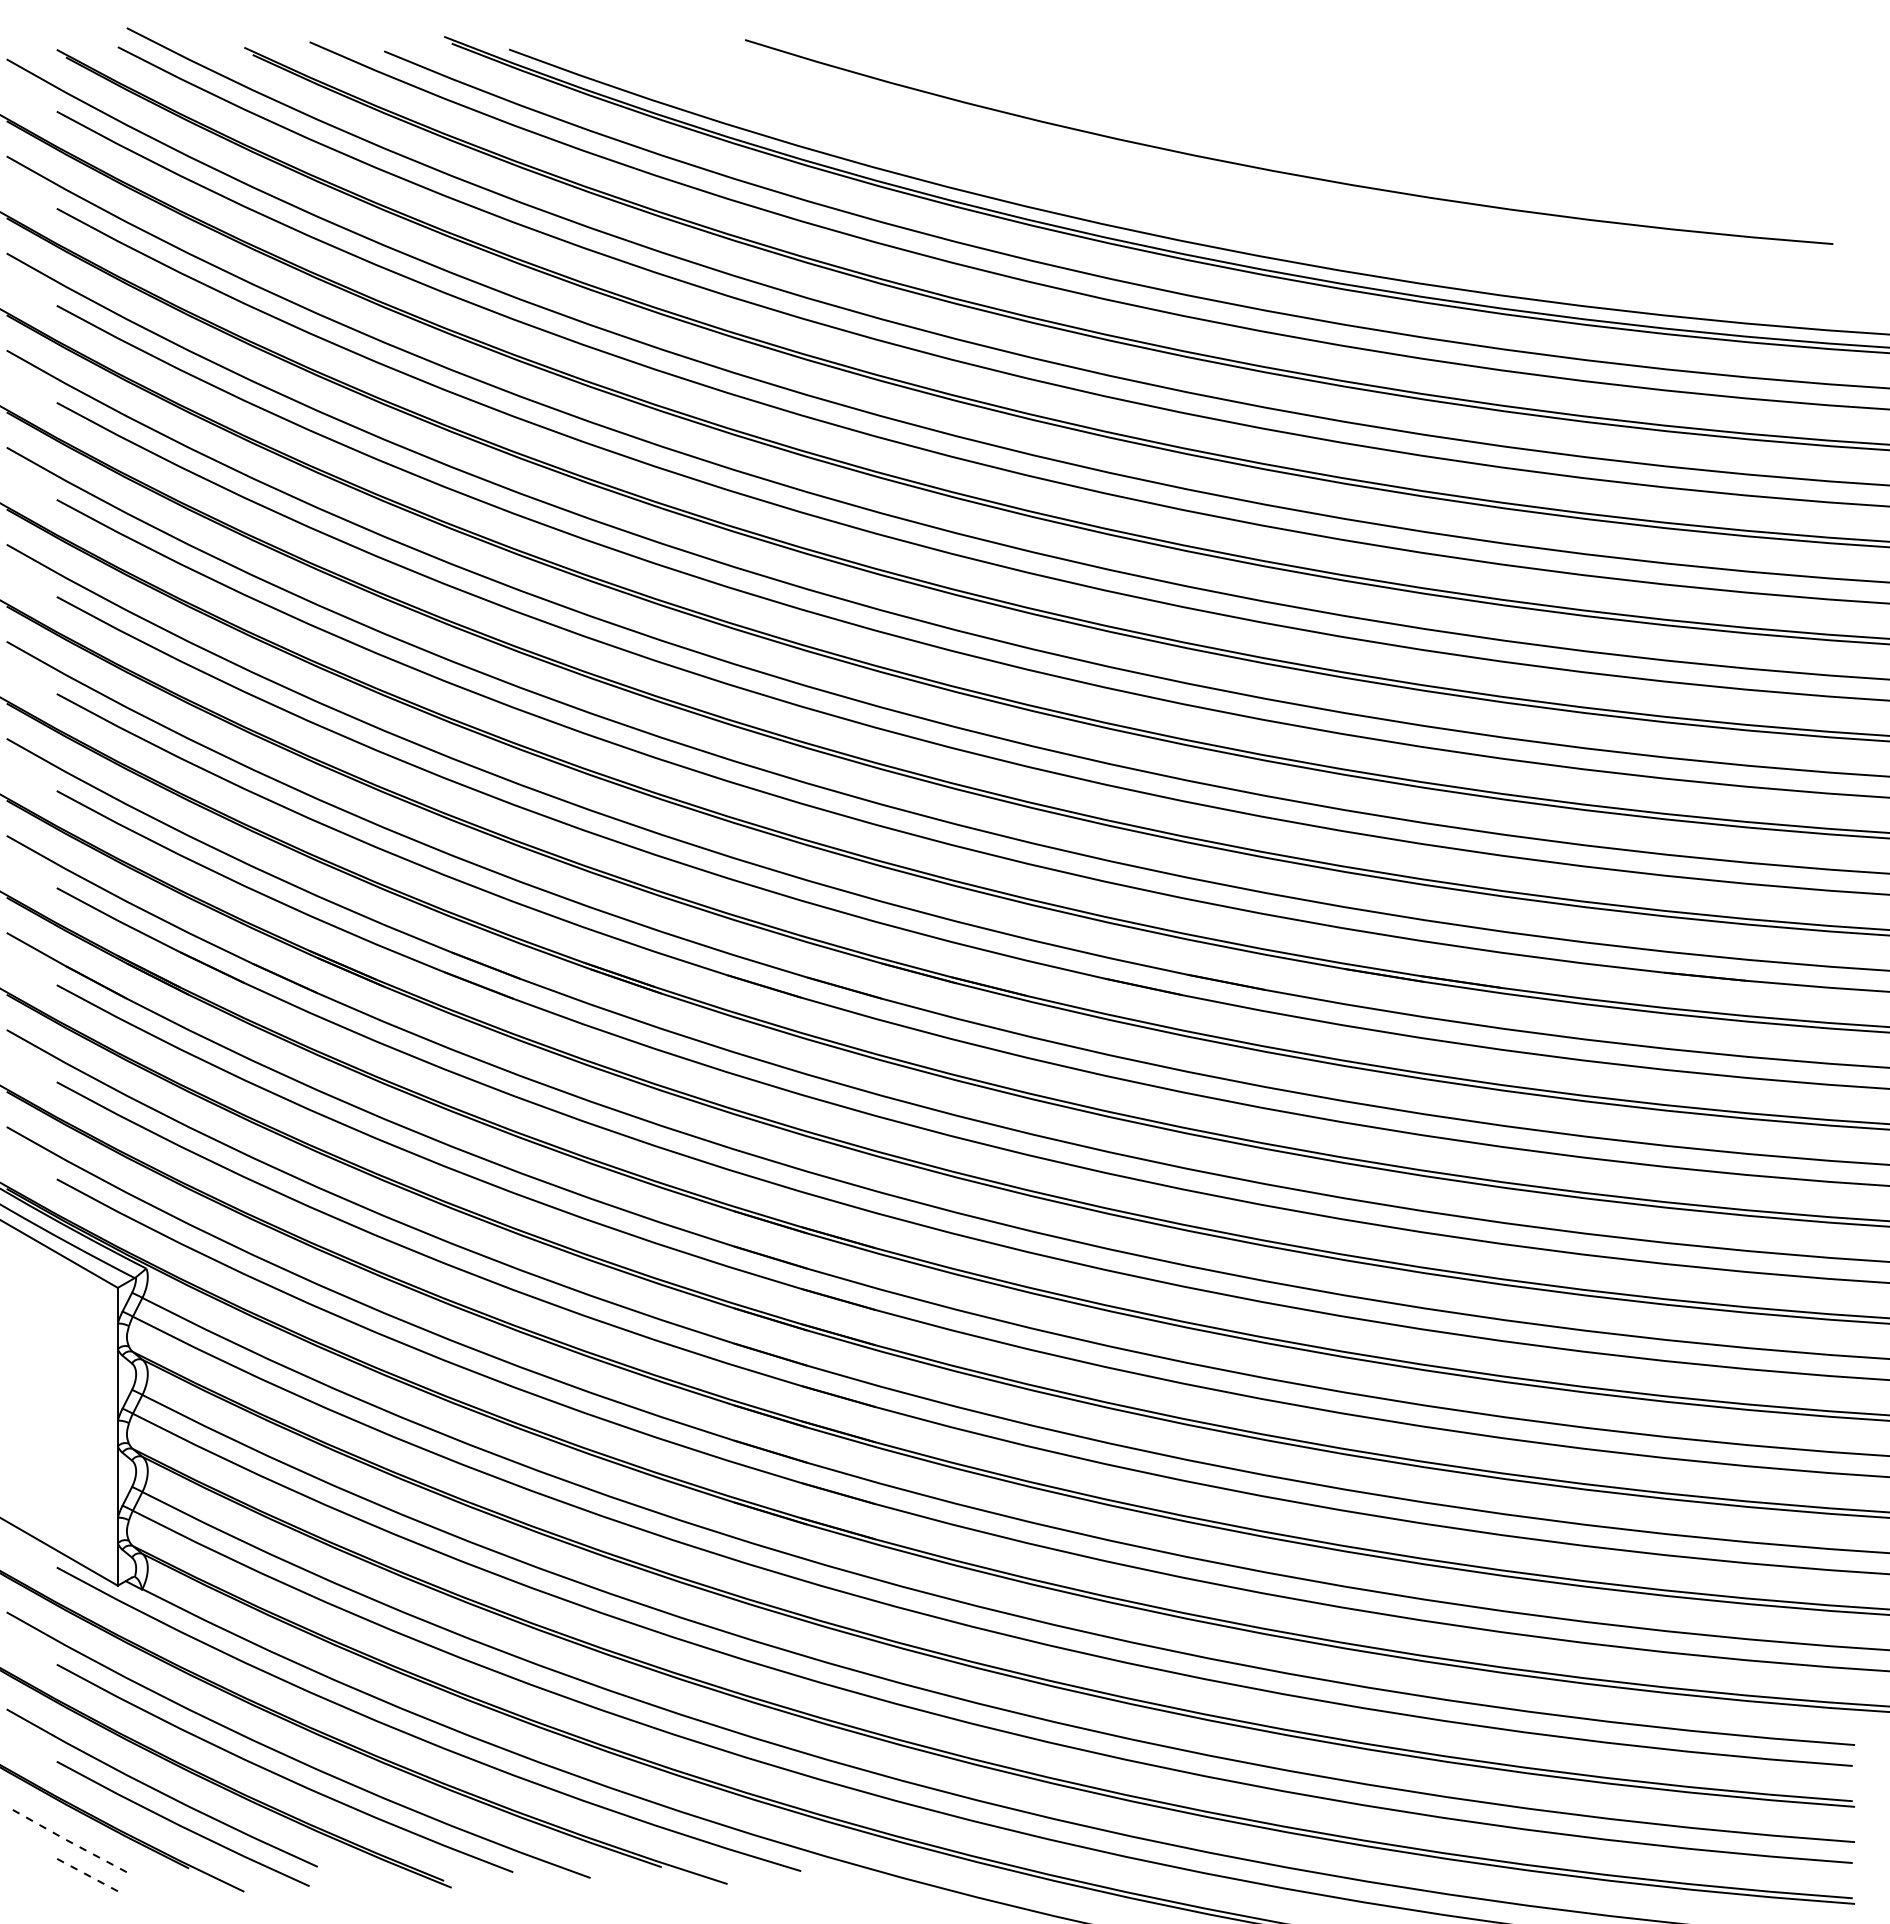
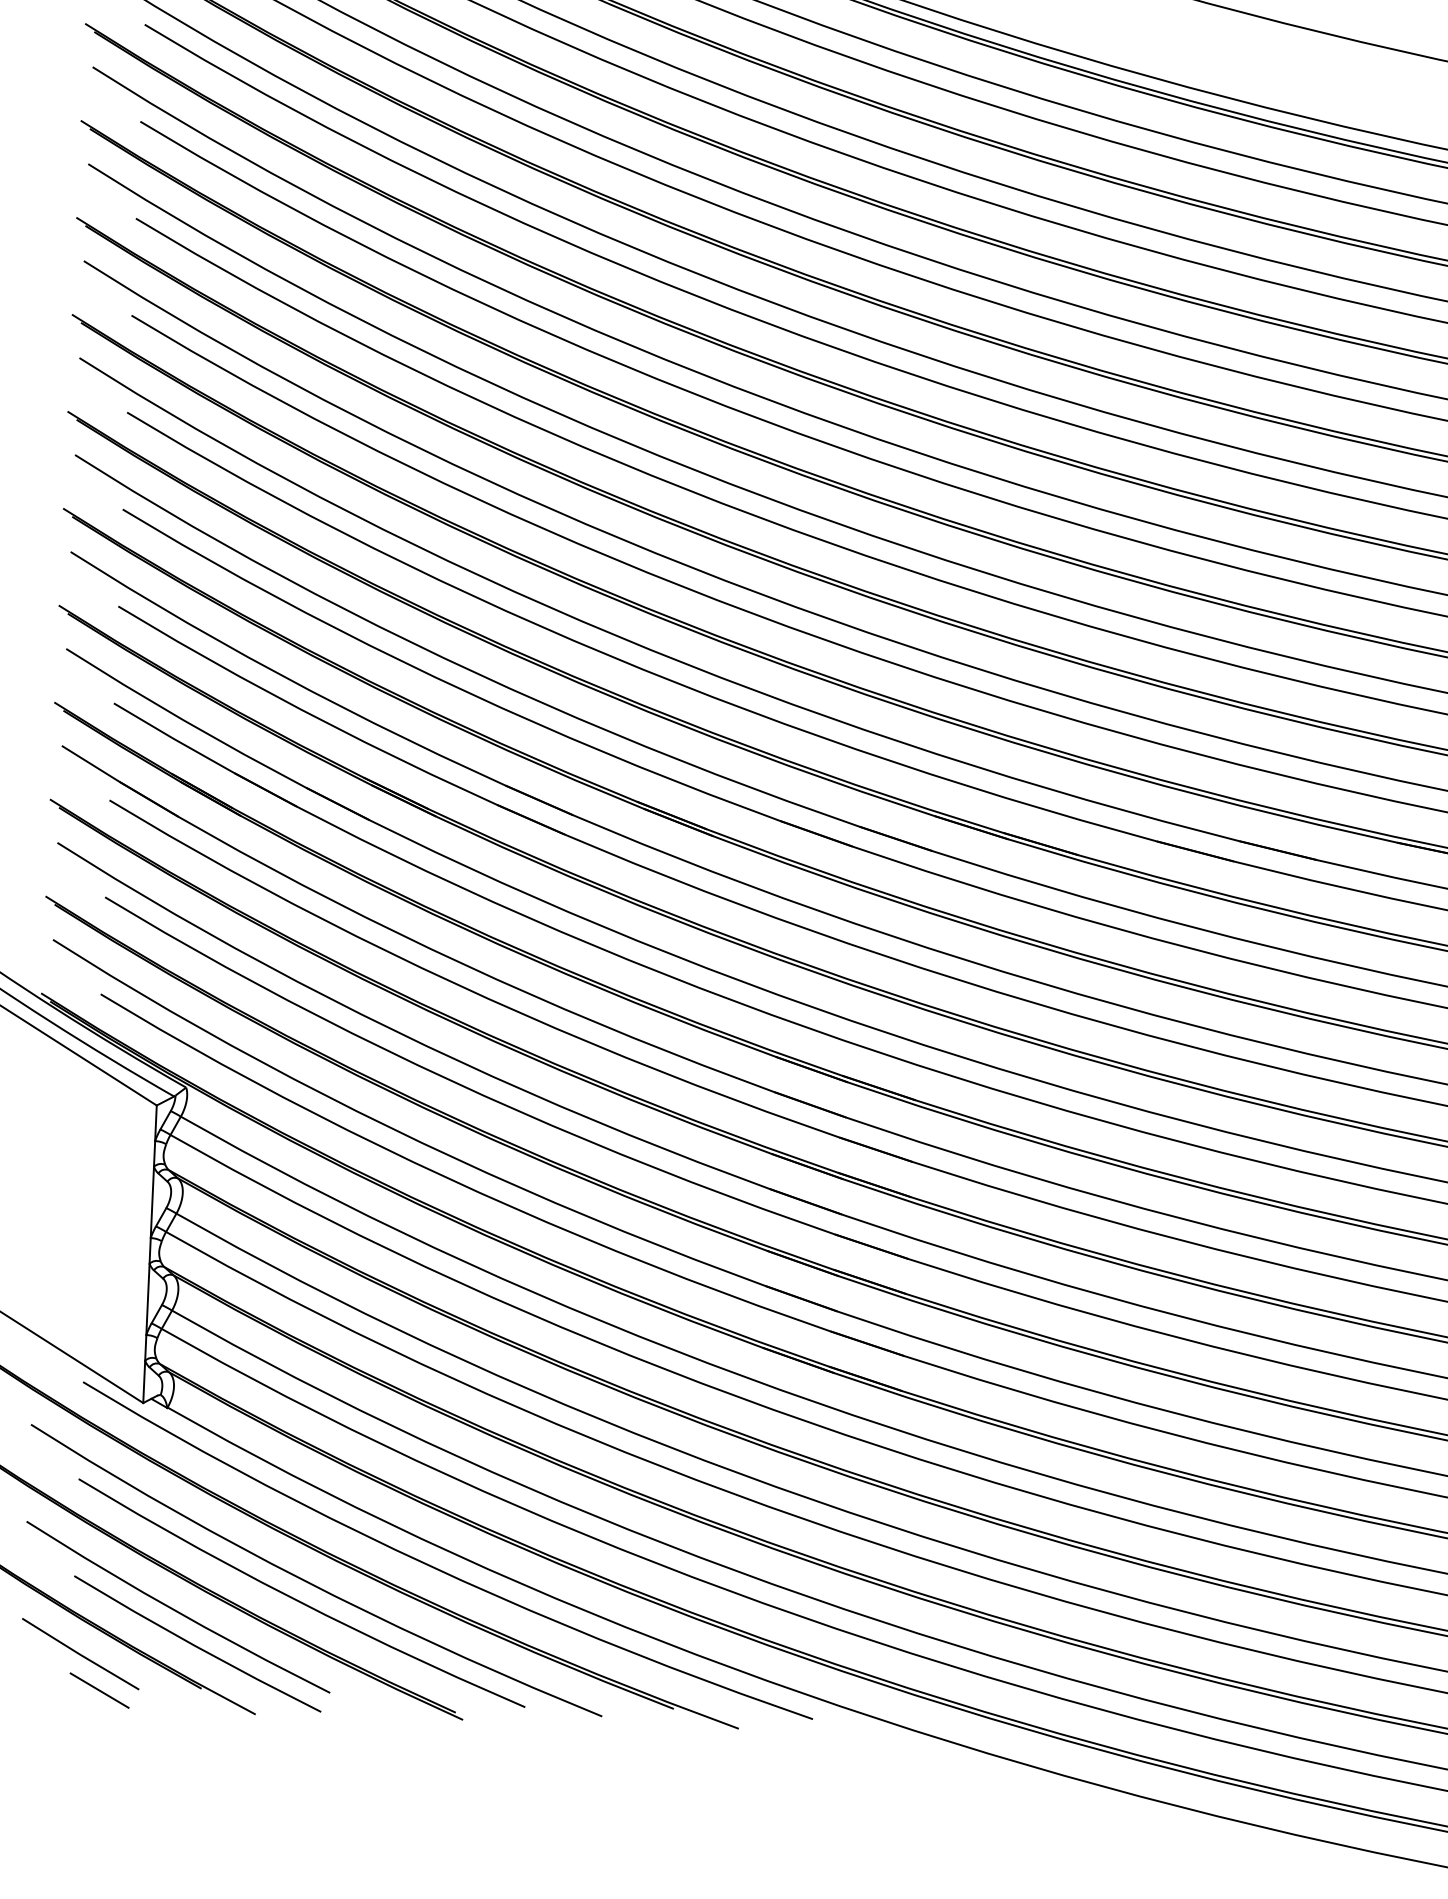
line: (66, 1839) -> (80, 1654), dashed -> solid
line: (87, 1874) -> (99, 1690), dashed -> solid

